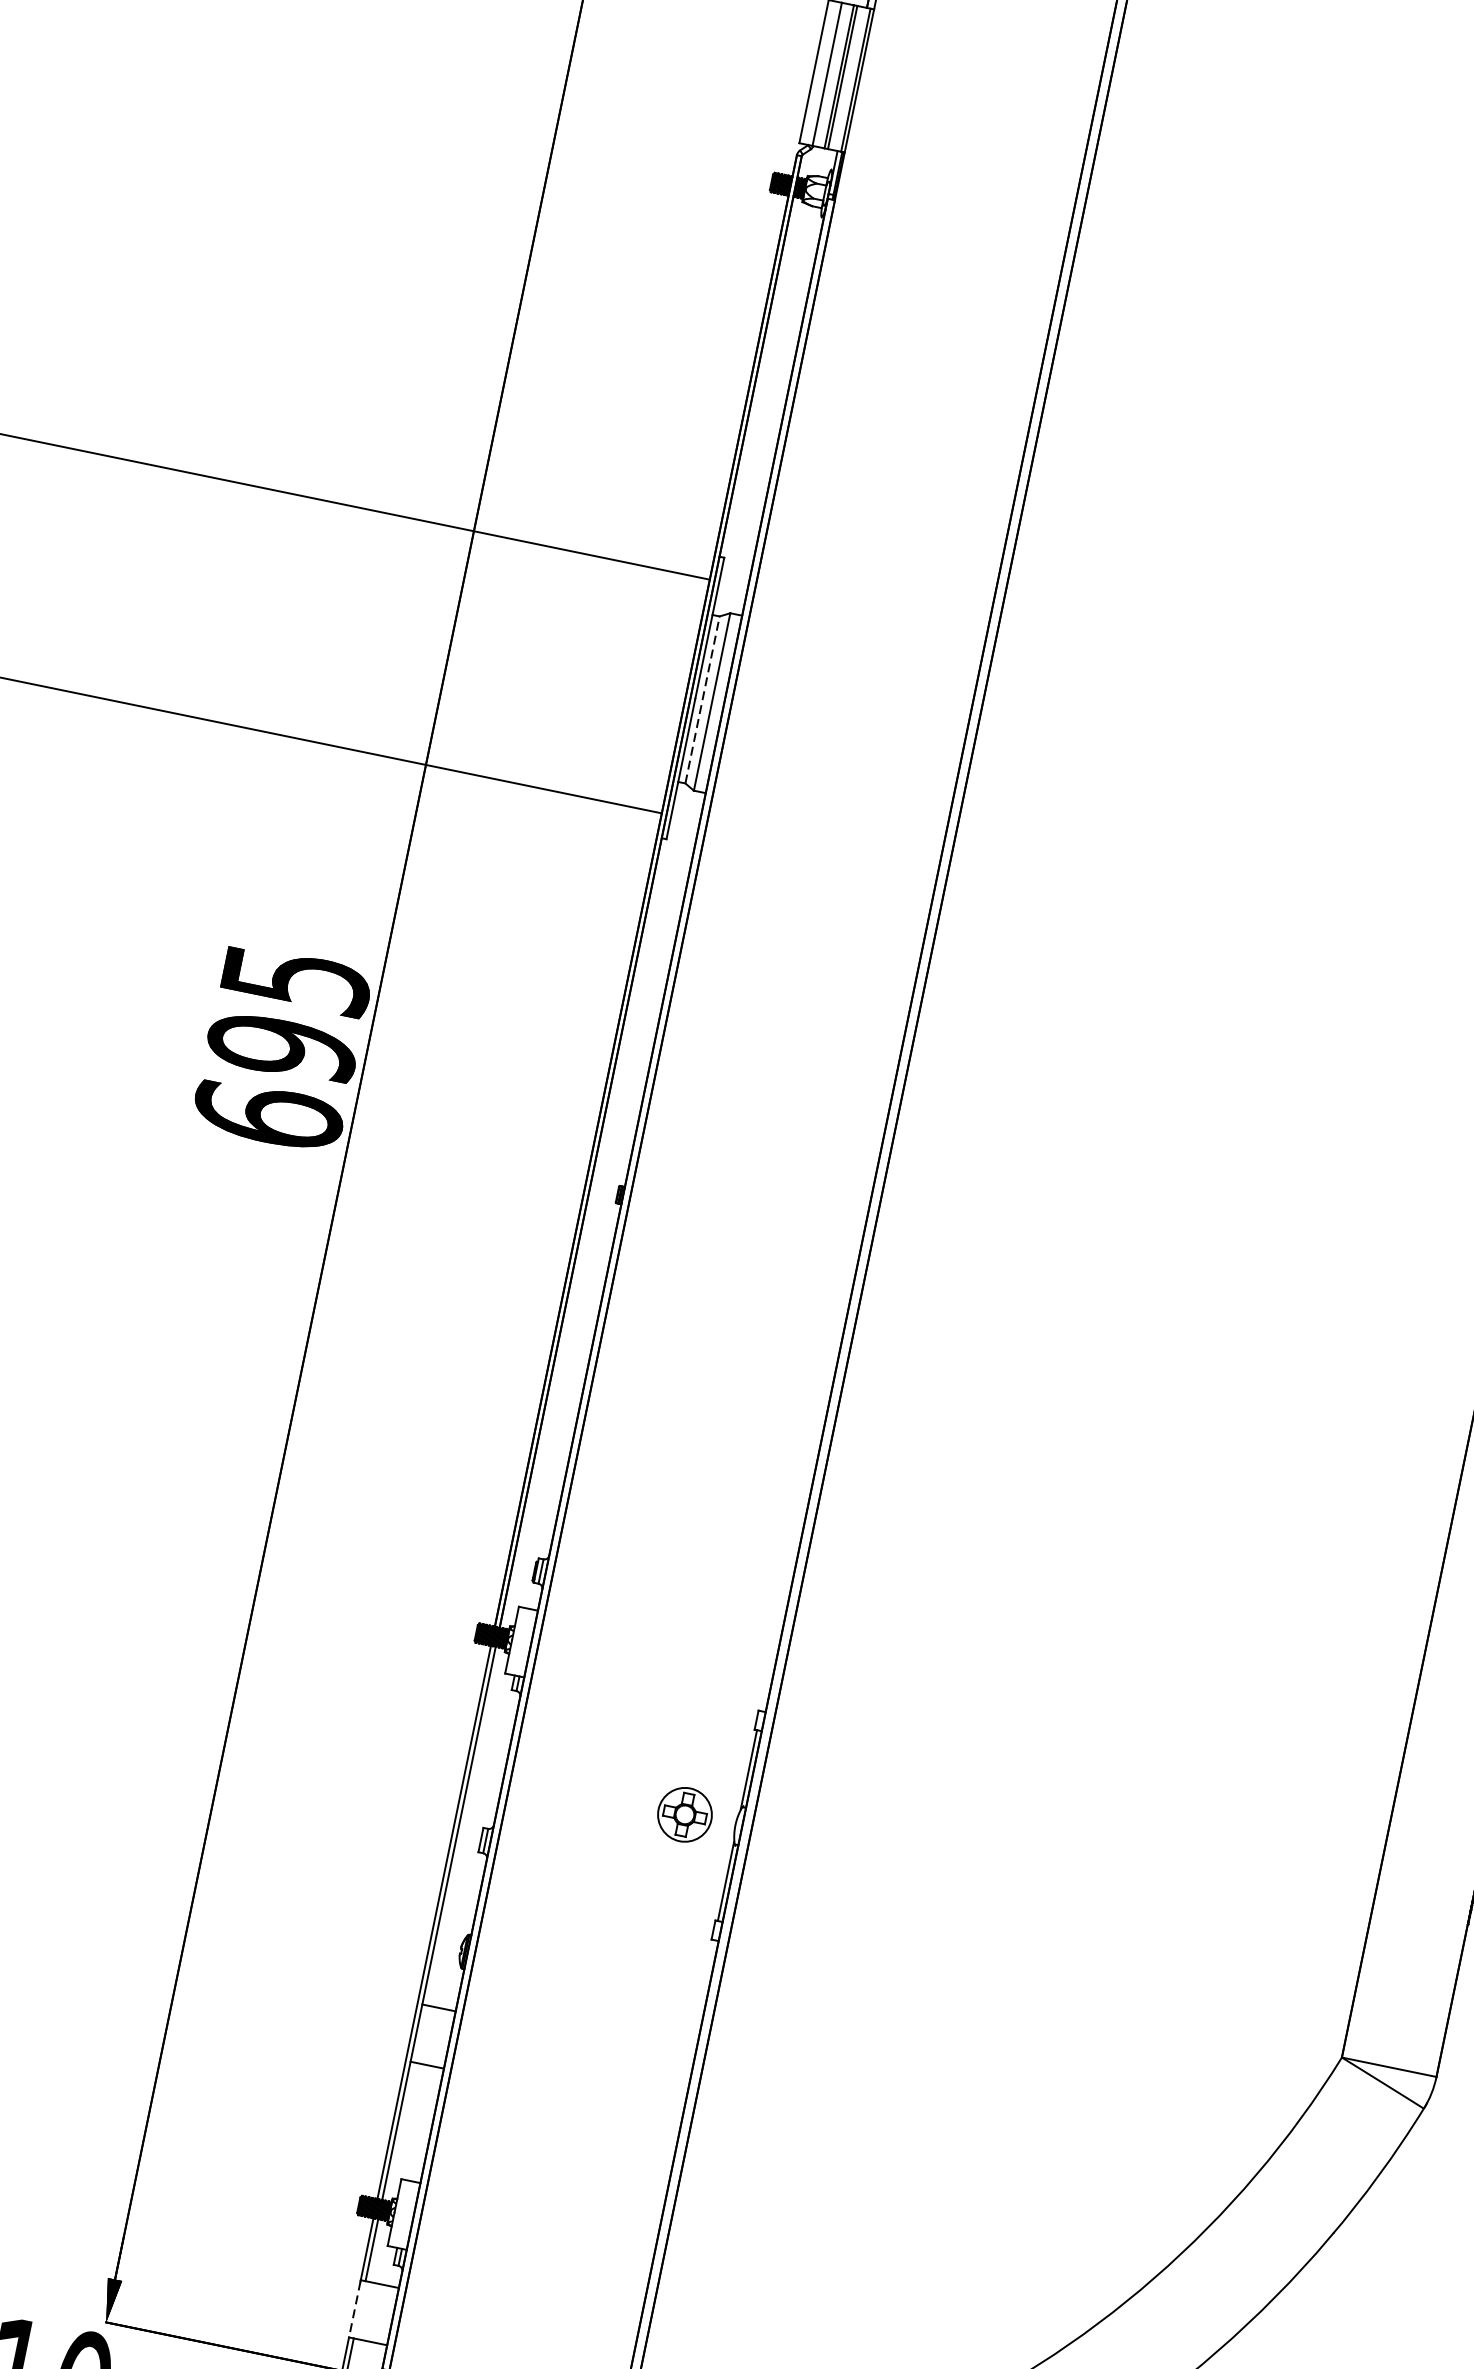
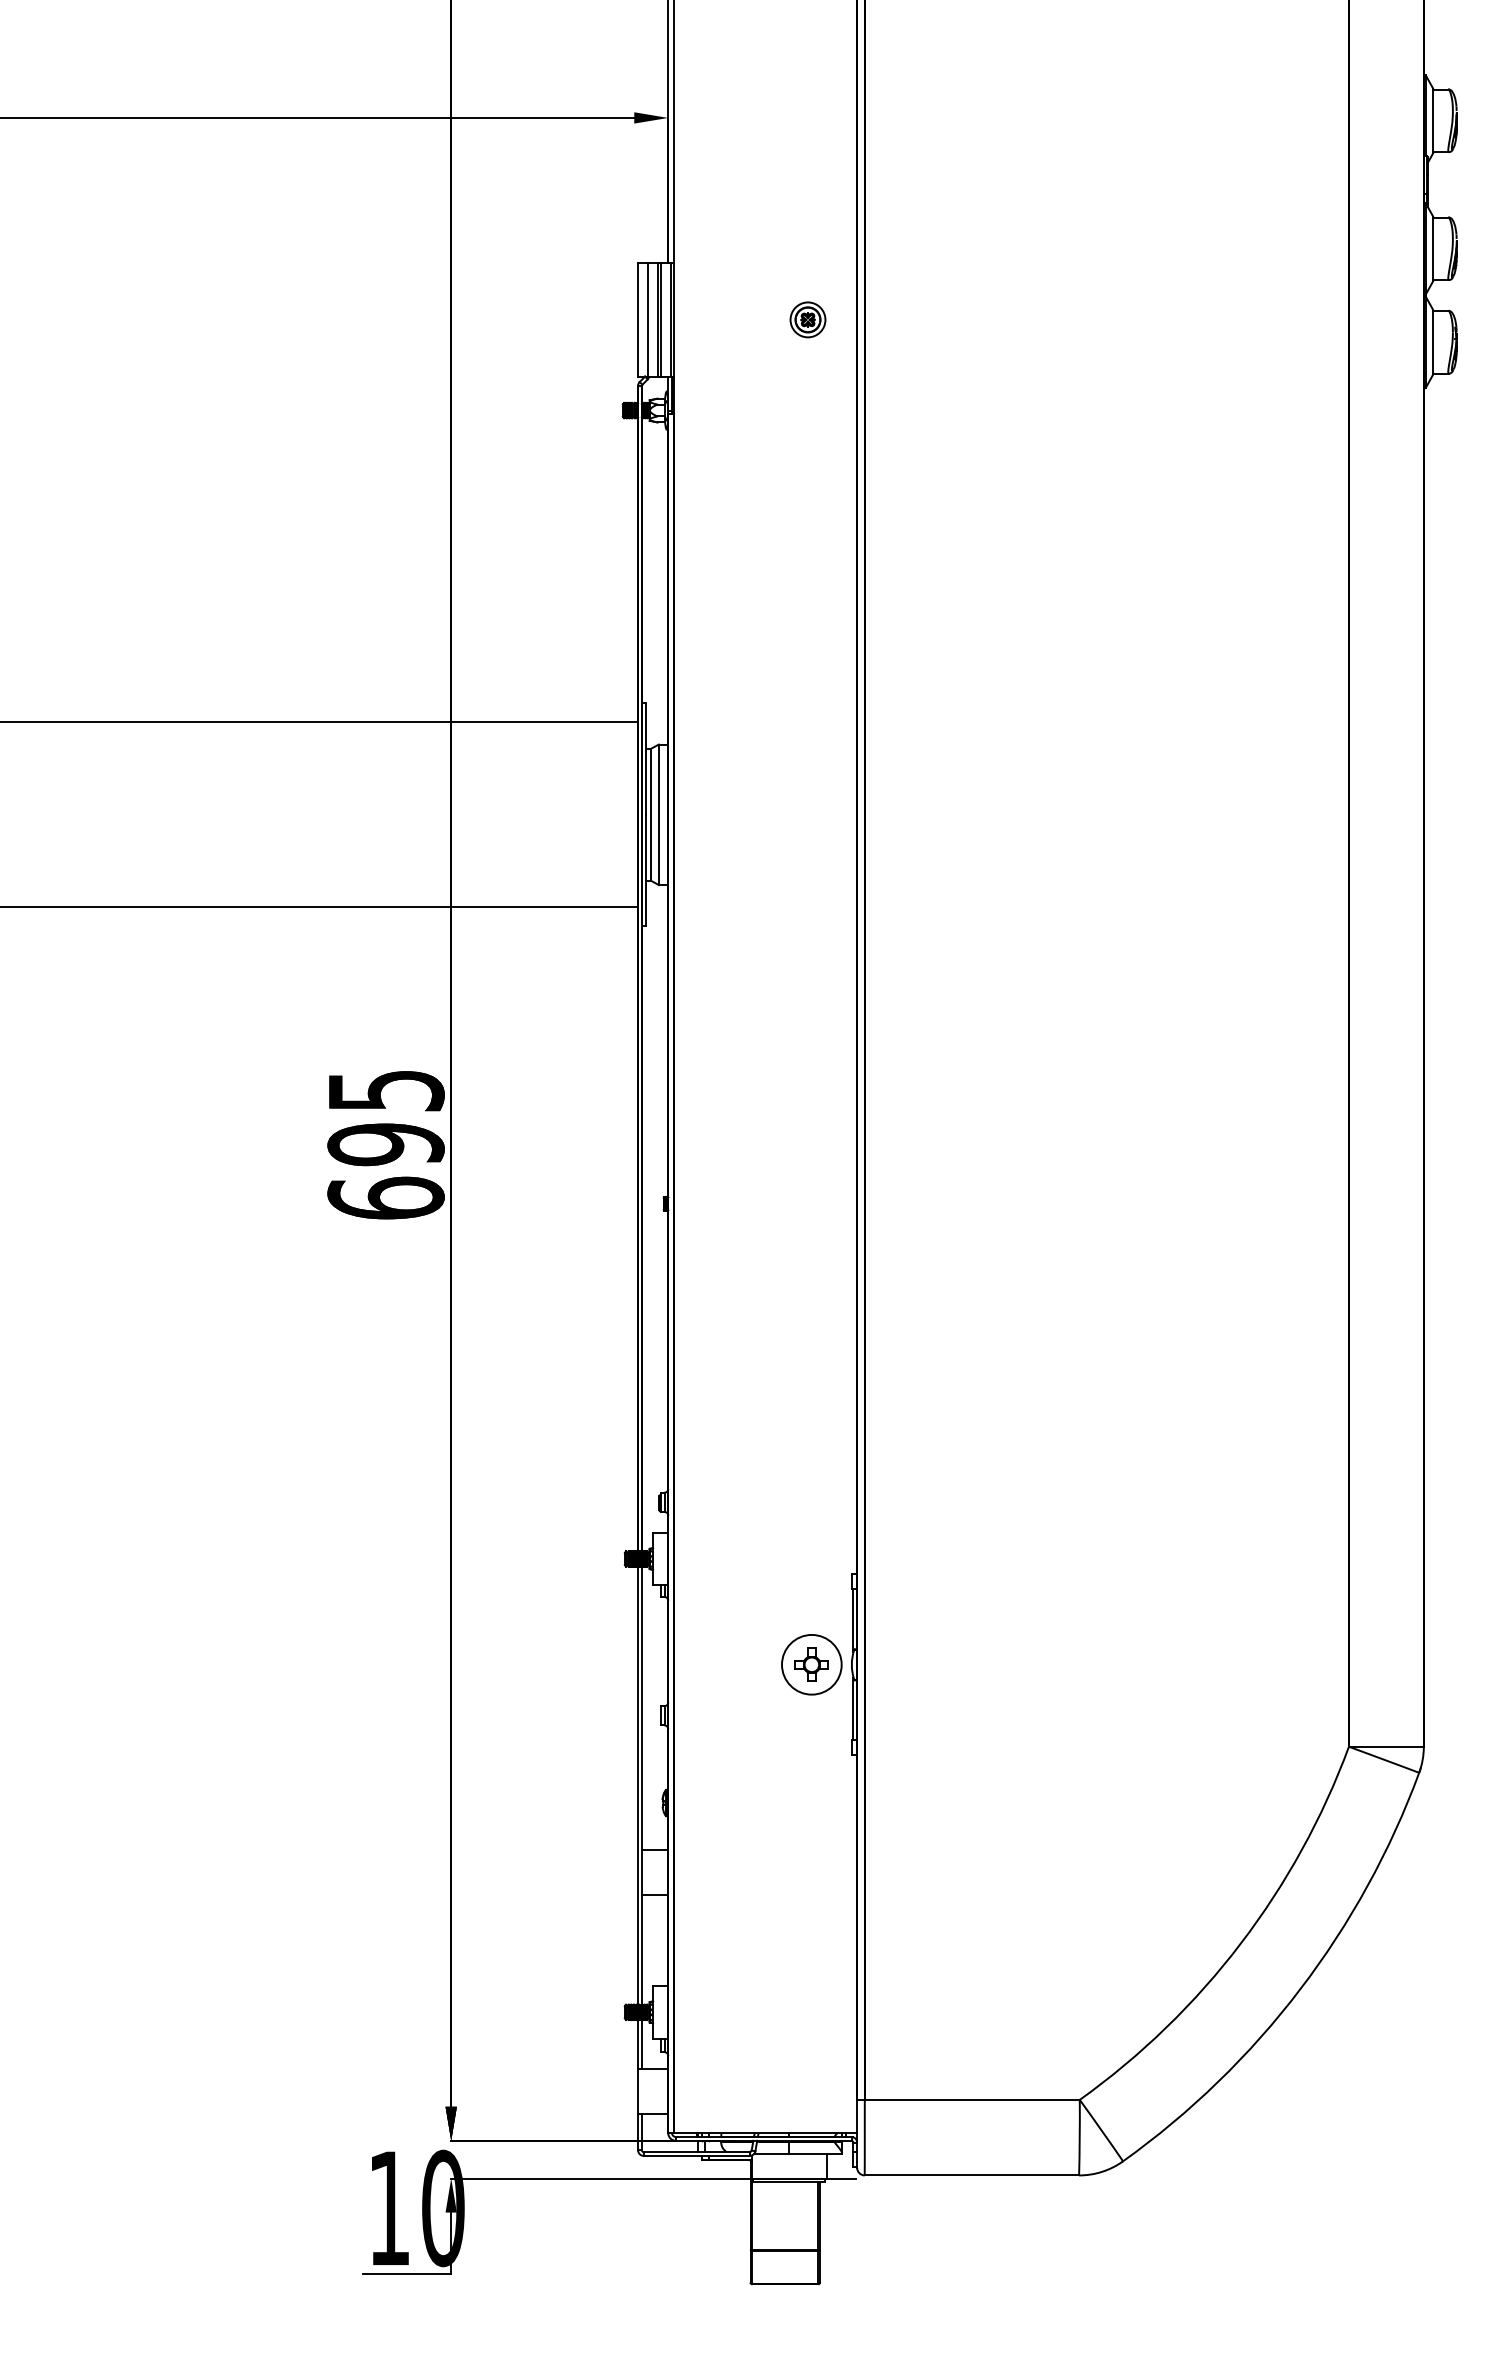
part: (1028, 115) -> (807, 319), added
line: (702, 699) -> (651, 814), dashed -> solid
circle: (684, 1814) -> (811, 1664), size x1.43
line: (355, 2309) -> (638, 2092), dashed -> solid

